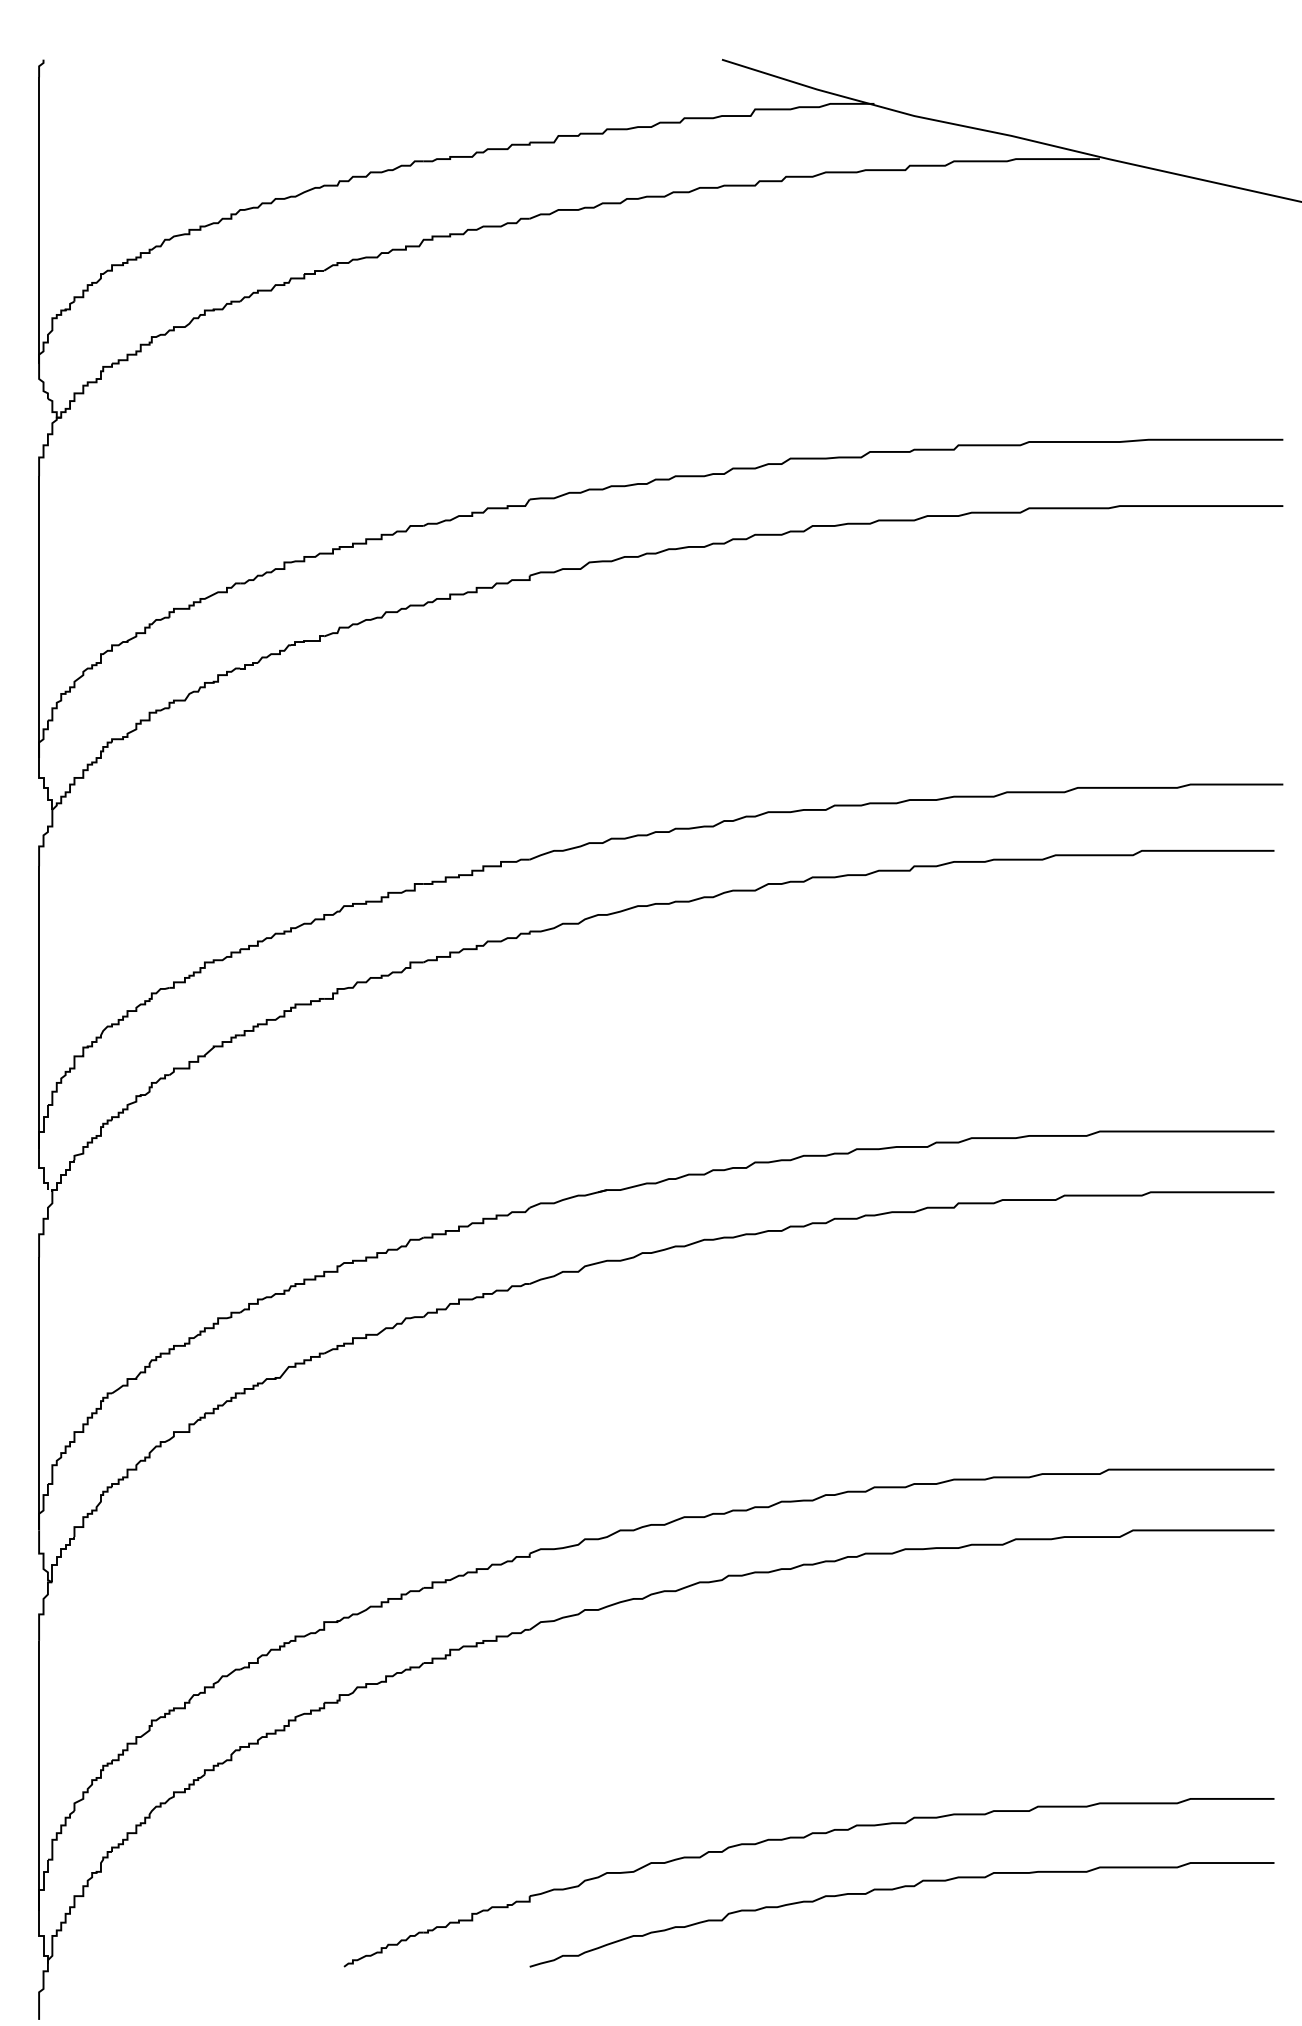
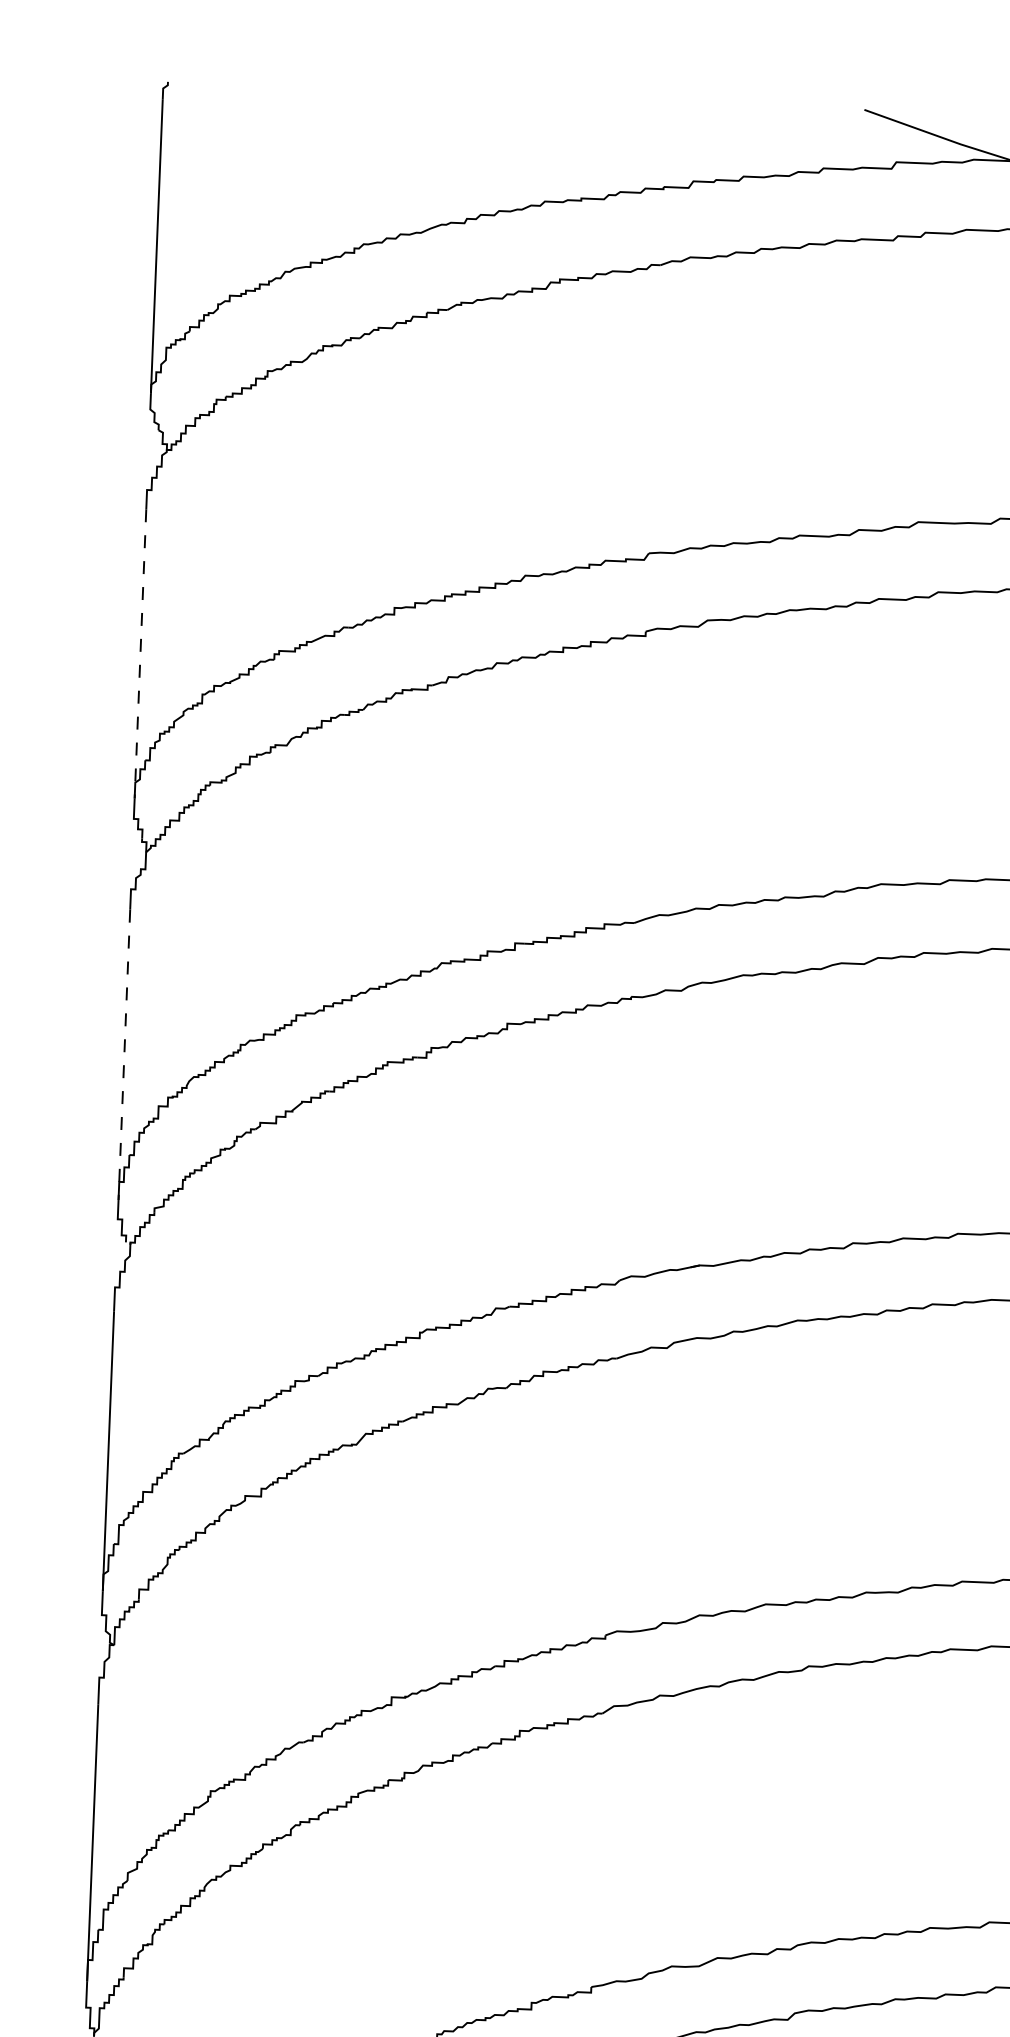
line: (39, 617) -> (140, 654), solid -> dashed
line: (39, 1008) -> (124, 1055), solid -> dashed

